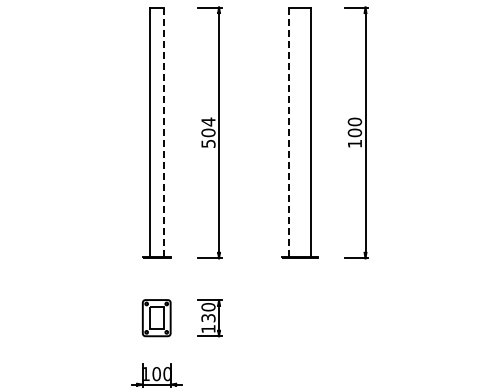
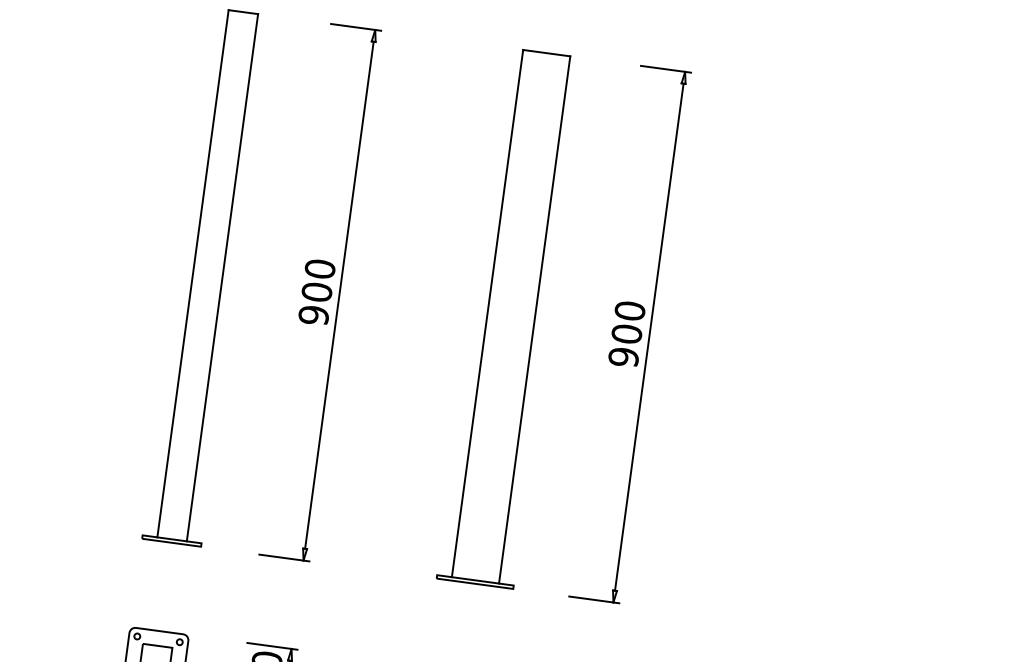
line: (163, 132) -> (221, 278), dashed -> solid
text: (208, 132) -> (317, 291), 504 -> 900
line: (288, 132) -> (486, 314), dashed -> solid
text: (354, 143) -> (622, 356), 100 -> 900

